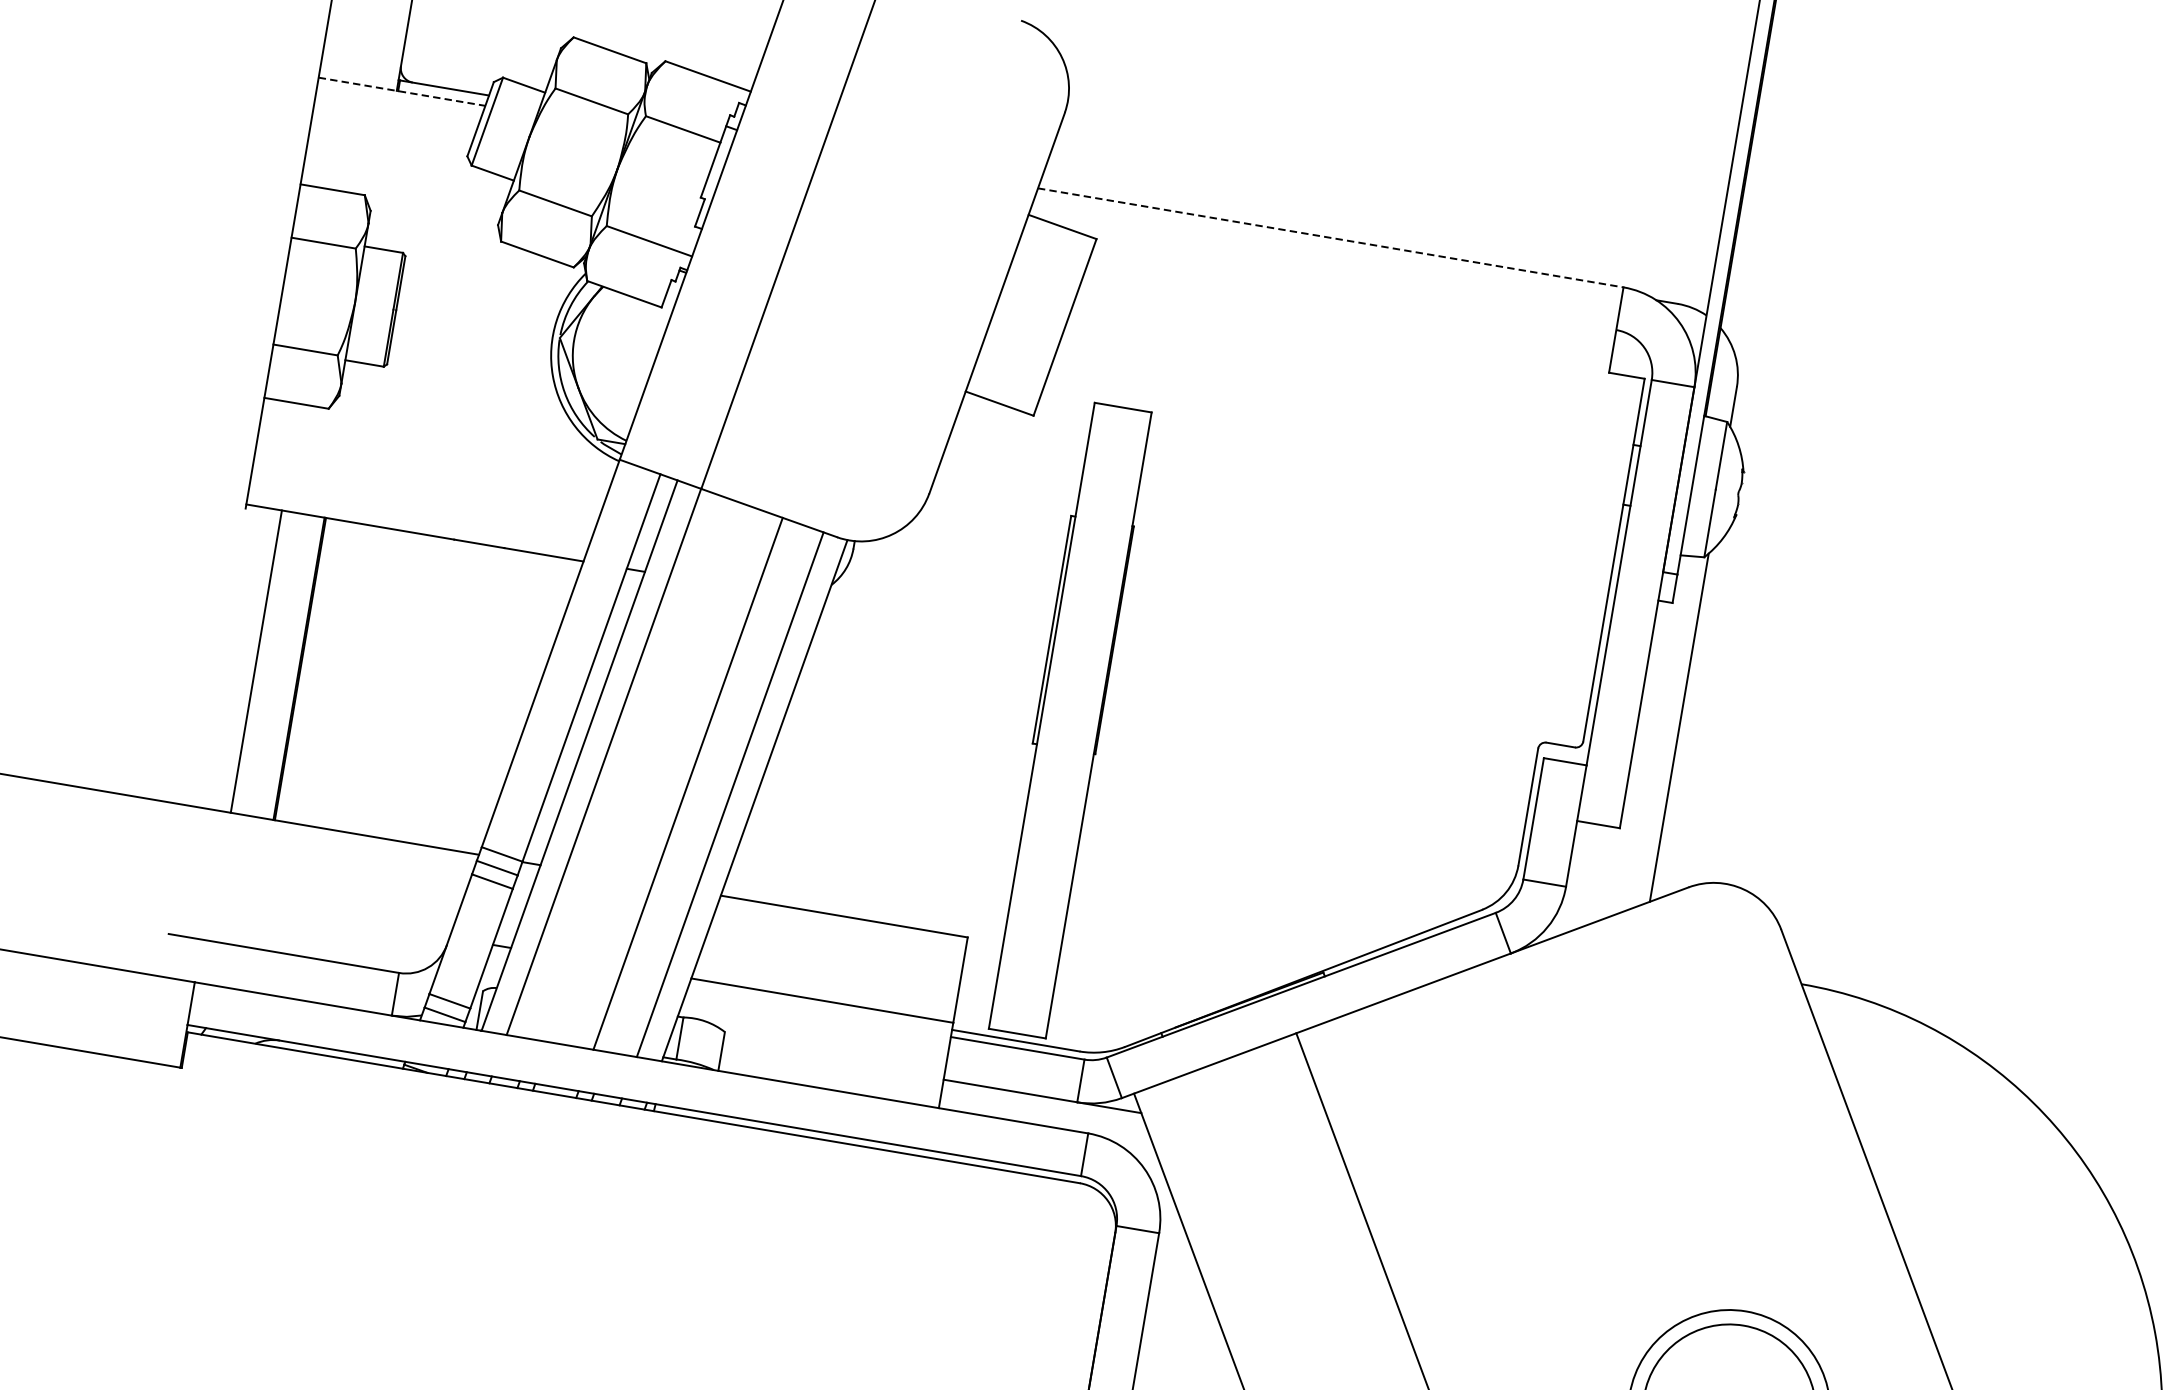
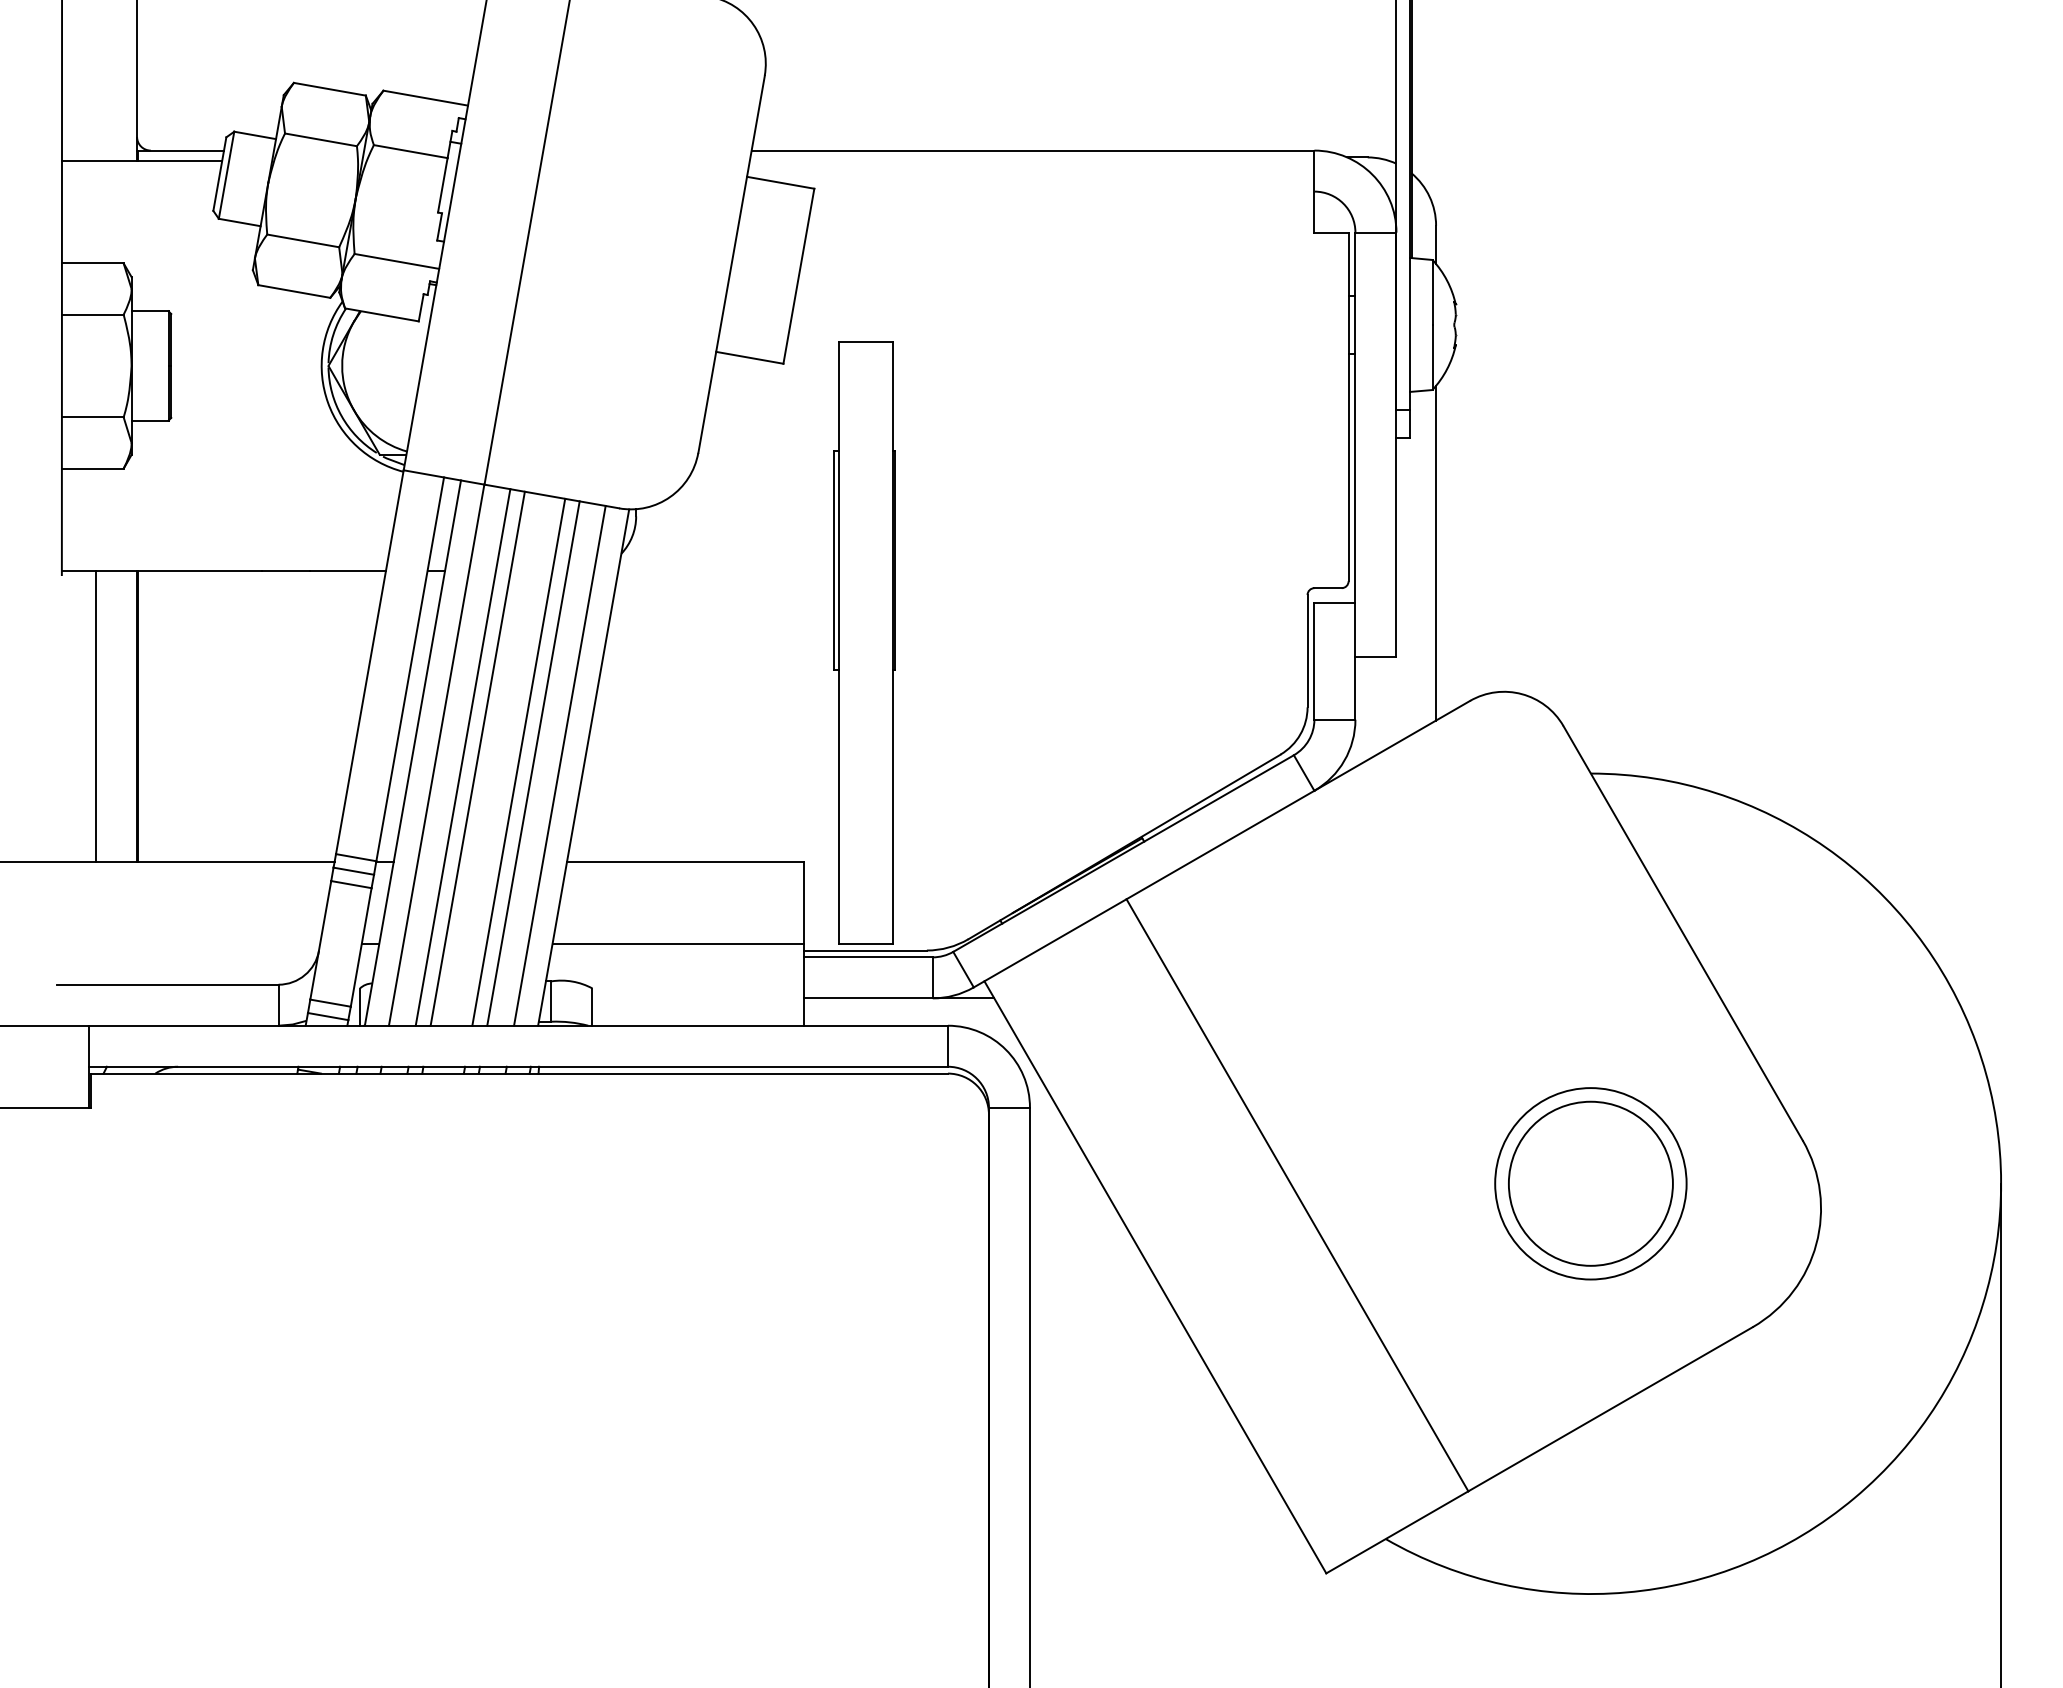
line: (402, 91) -> (142, 160), dashed -> solid
line: (1331, 237) -> (1033, 150), dashed -> solid
line: (630, 768) -> (462, 757), added
line: (645, 772) -> (477, 758), added
line: (703, 787) -> (533, 763), added

